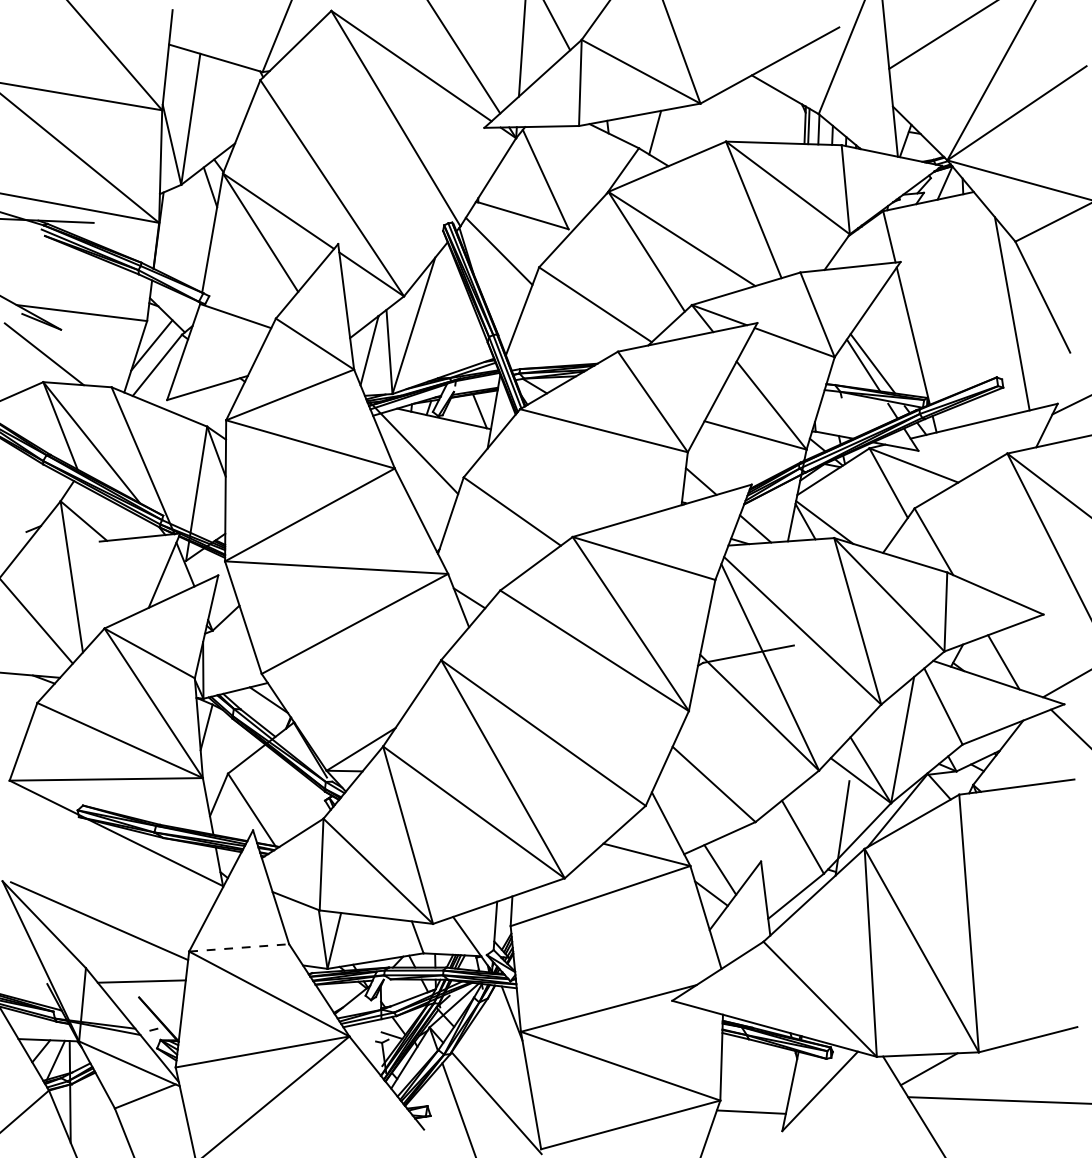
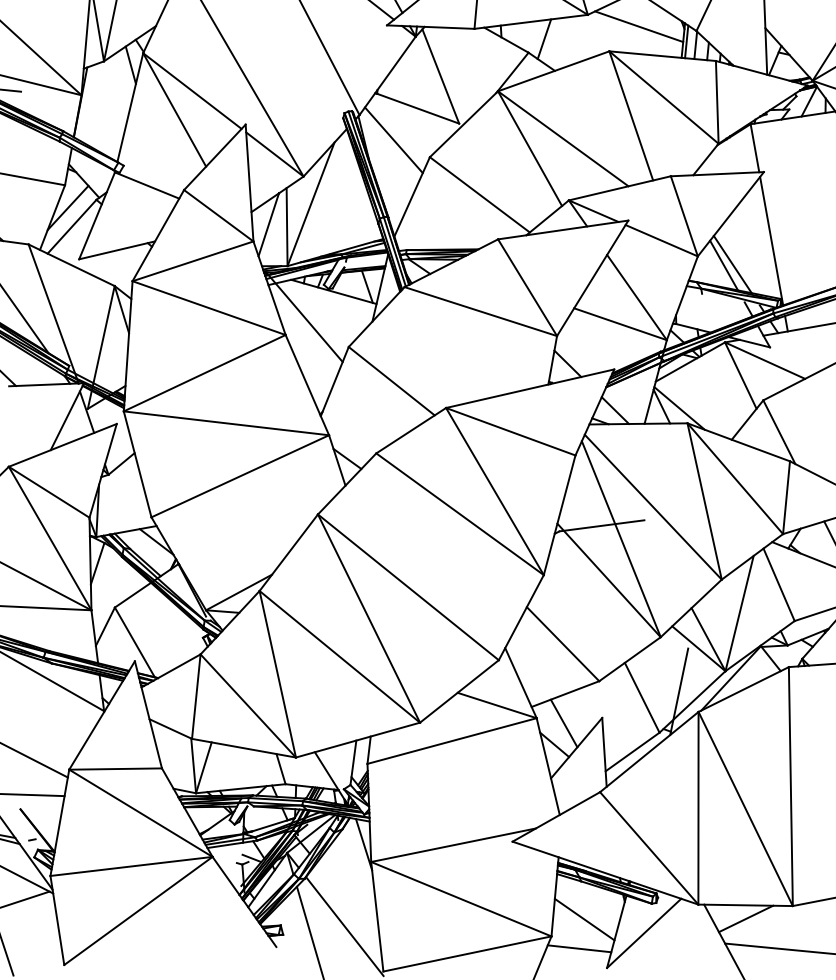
line: (756, 112) -> (639, 26), added
line: (239, 947) -> (115, 768), dashed -> solid
line: (754, 1079) -> (584, 918), added

